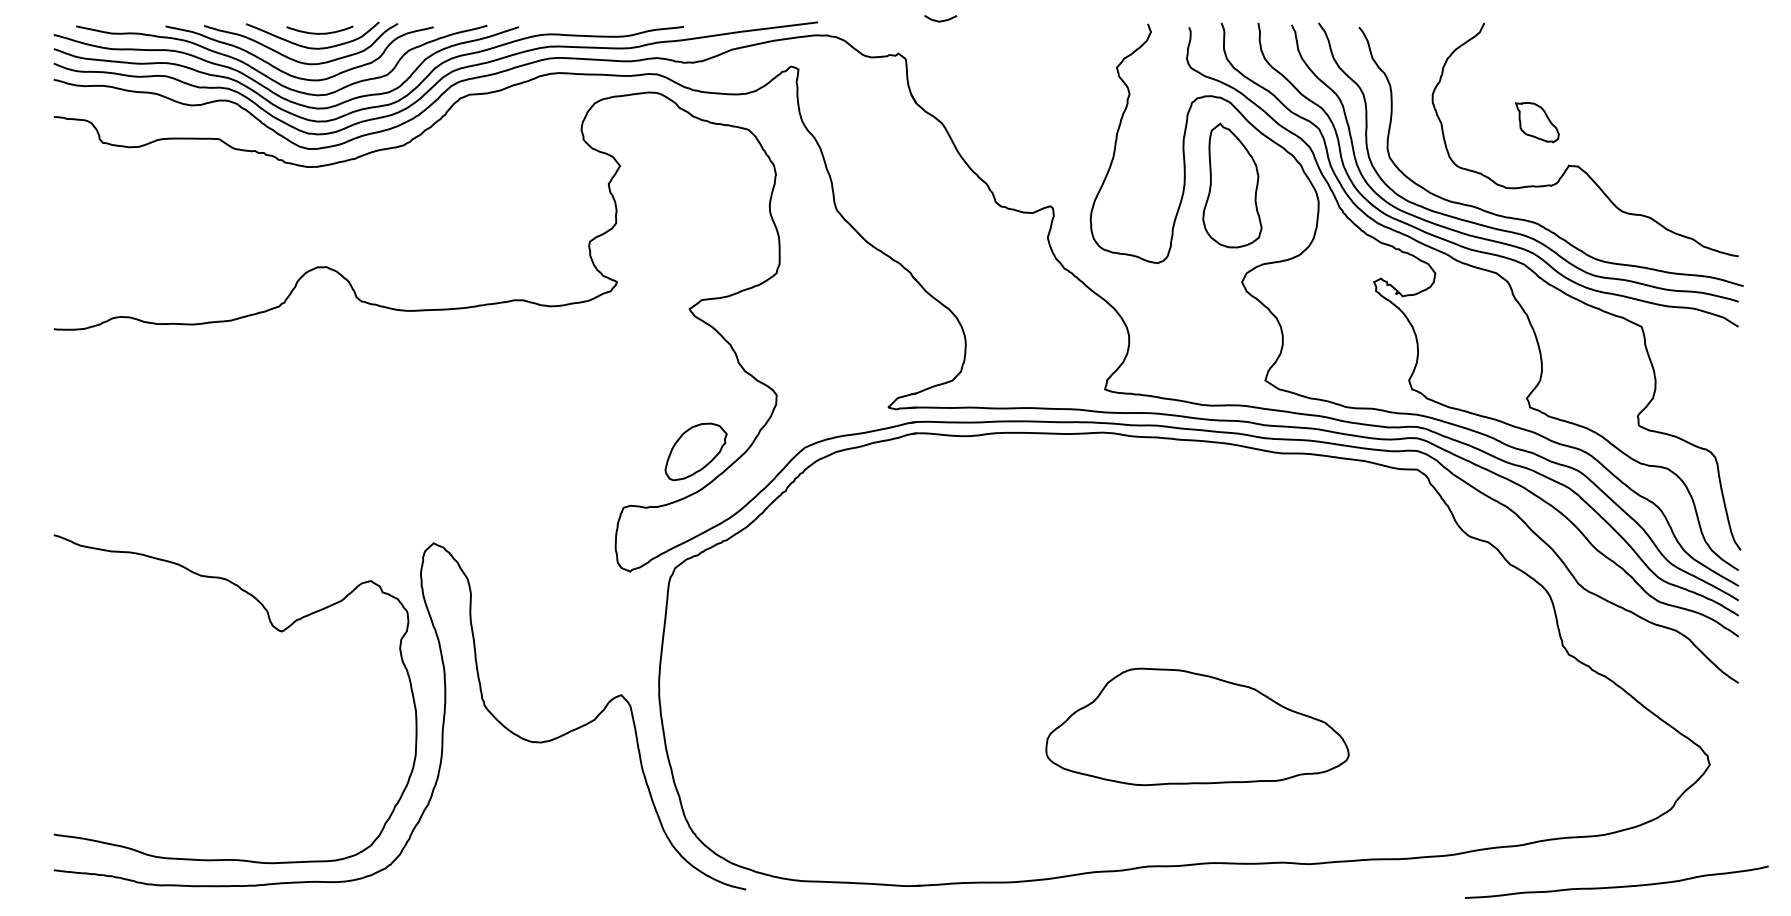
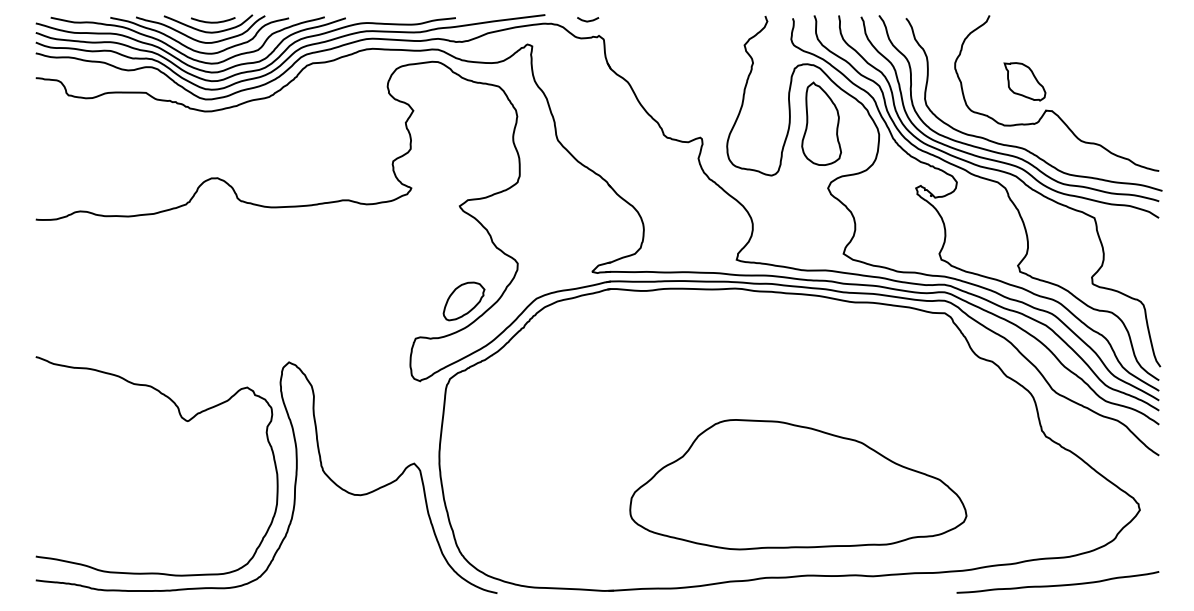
curve: (941, 20) -> (588, 20), moved
part: (1536, 122) -> (1024, 81), size x1.43
part: (1197, 726) -> (798, 484), size x1.67
curve: (1616, 885) -> (1057, 584), moved

